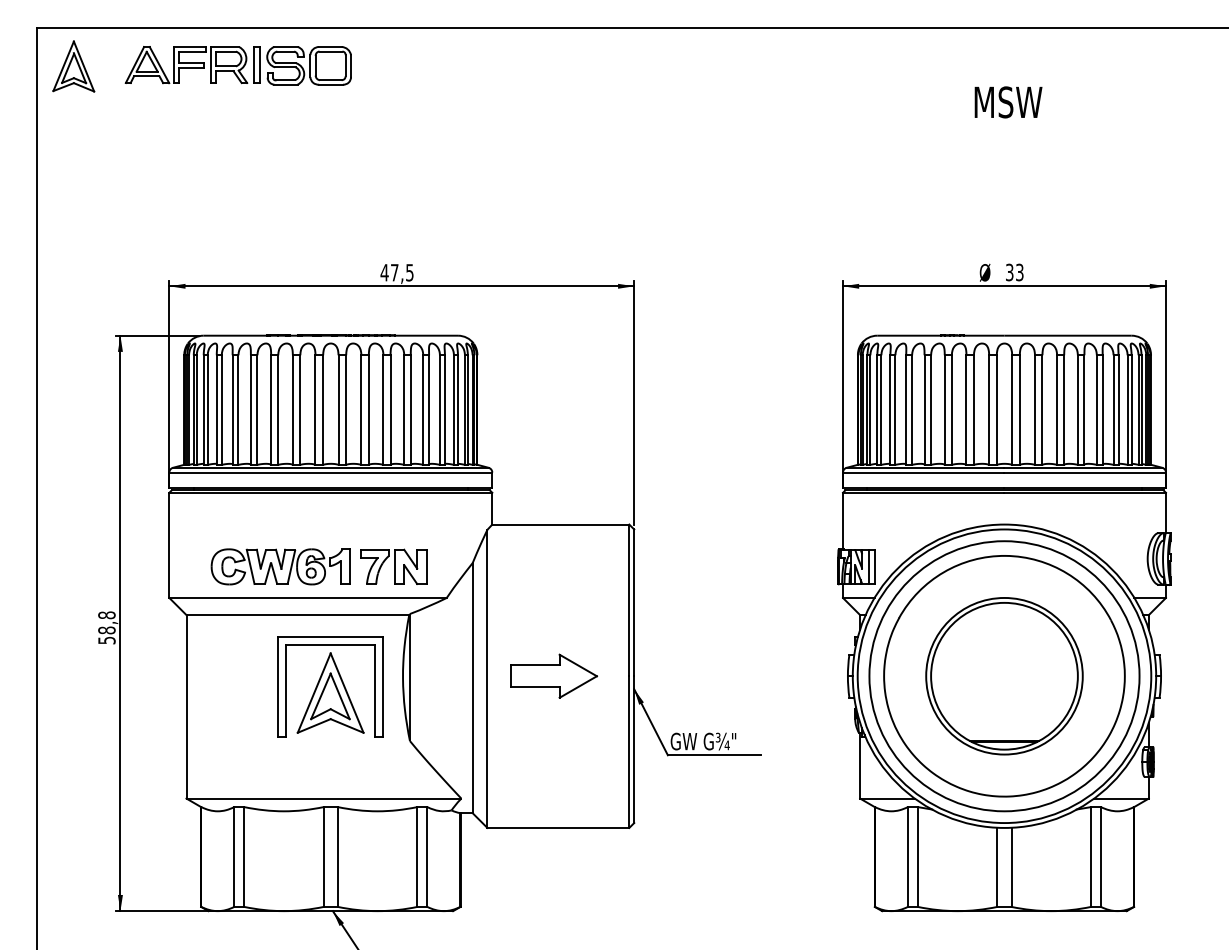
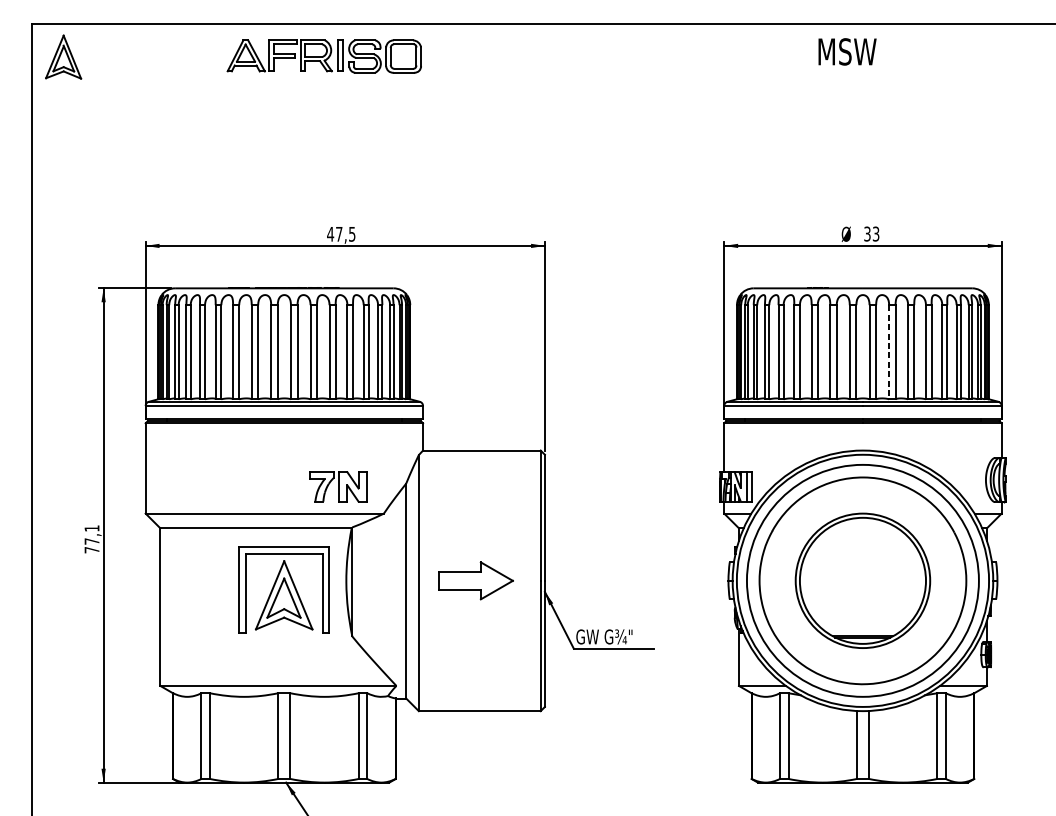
part: (237, 65) -> (323, 56), moved
text: (1008, 102) -> (847, 51), moved
line: (1034, 410) -> (888, 352), solid -> dashed
part: (280, 566) -> (241, 486), removed
text: (106, 627) -> (91, 538), 58,8 -> 77,1

